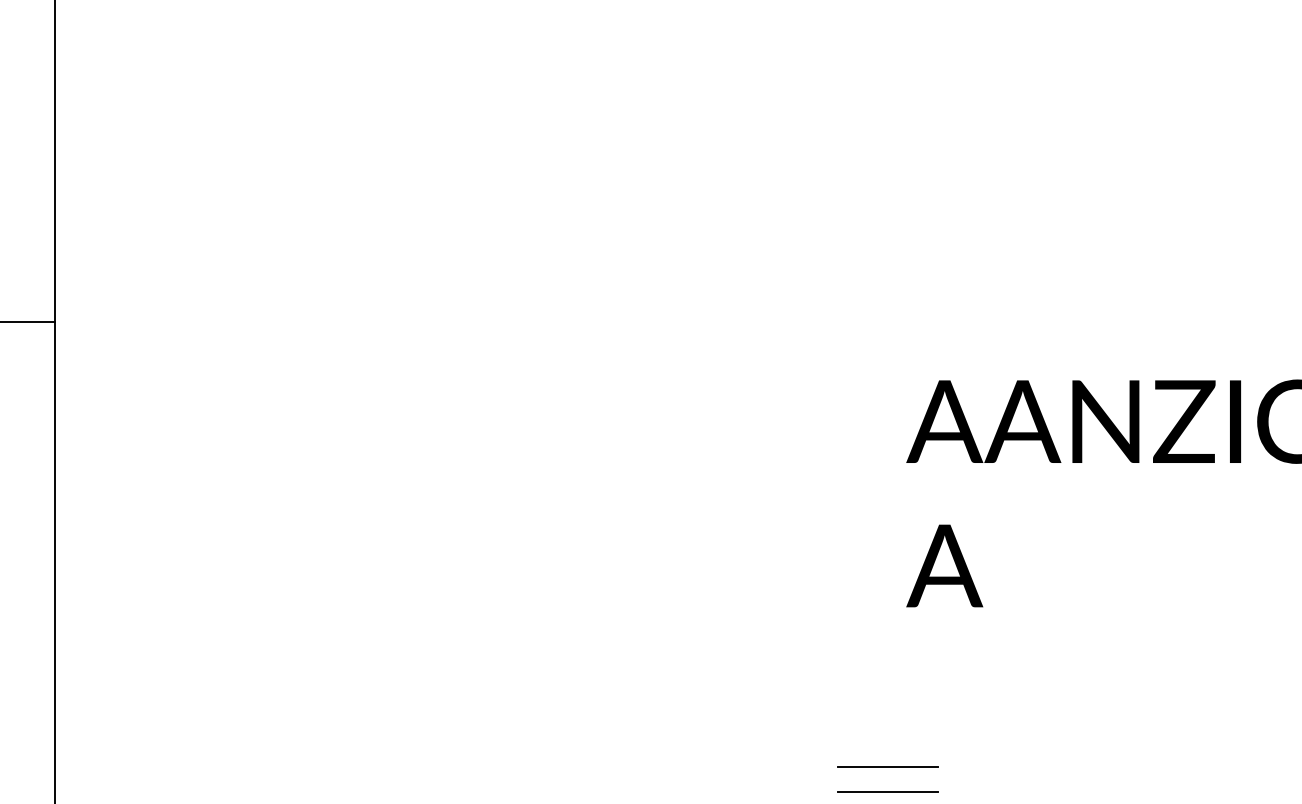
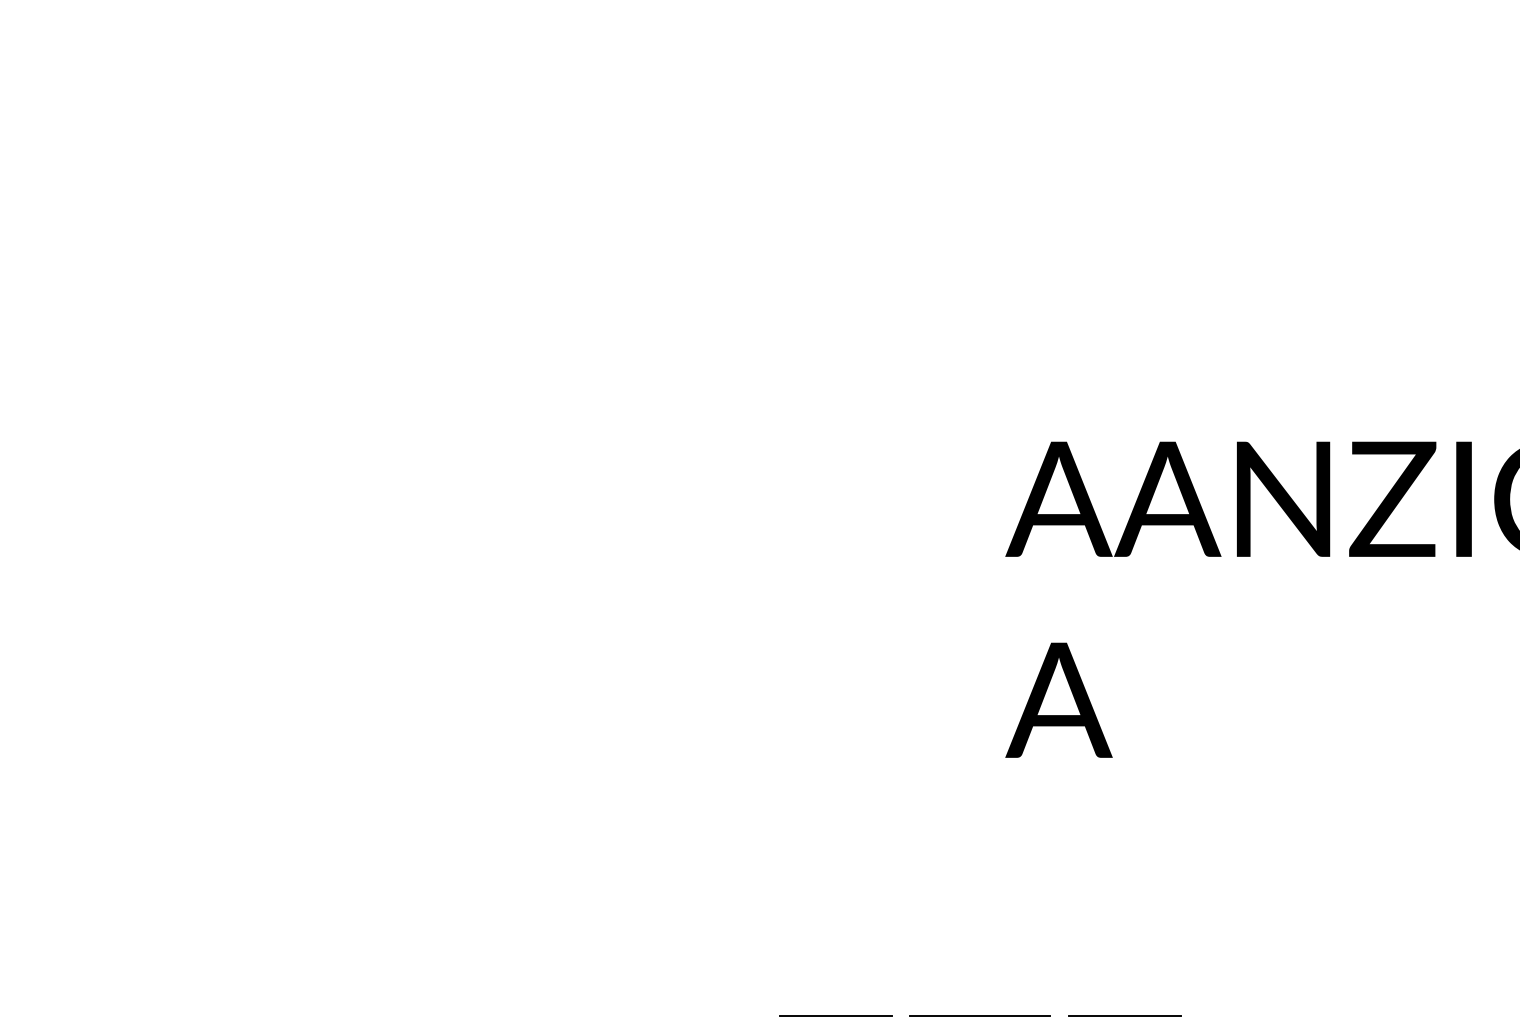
line: (887, 766) -> (979, 979), removed
line: (784, 791) -> (835, 1014), added
line: (991, 791) -> (1124, 1014), added

